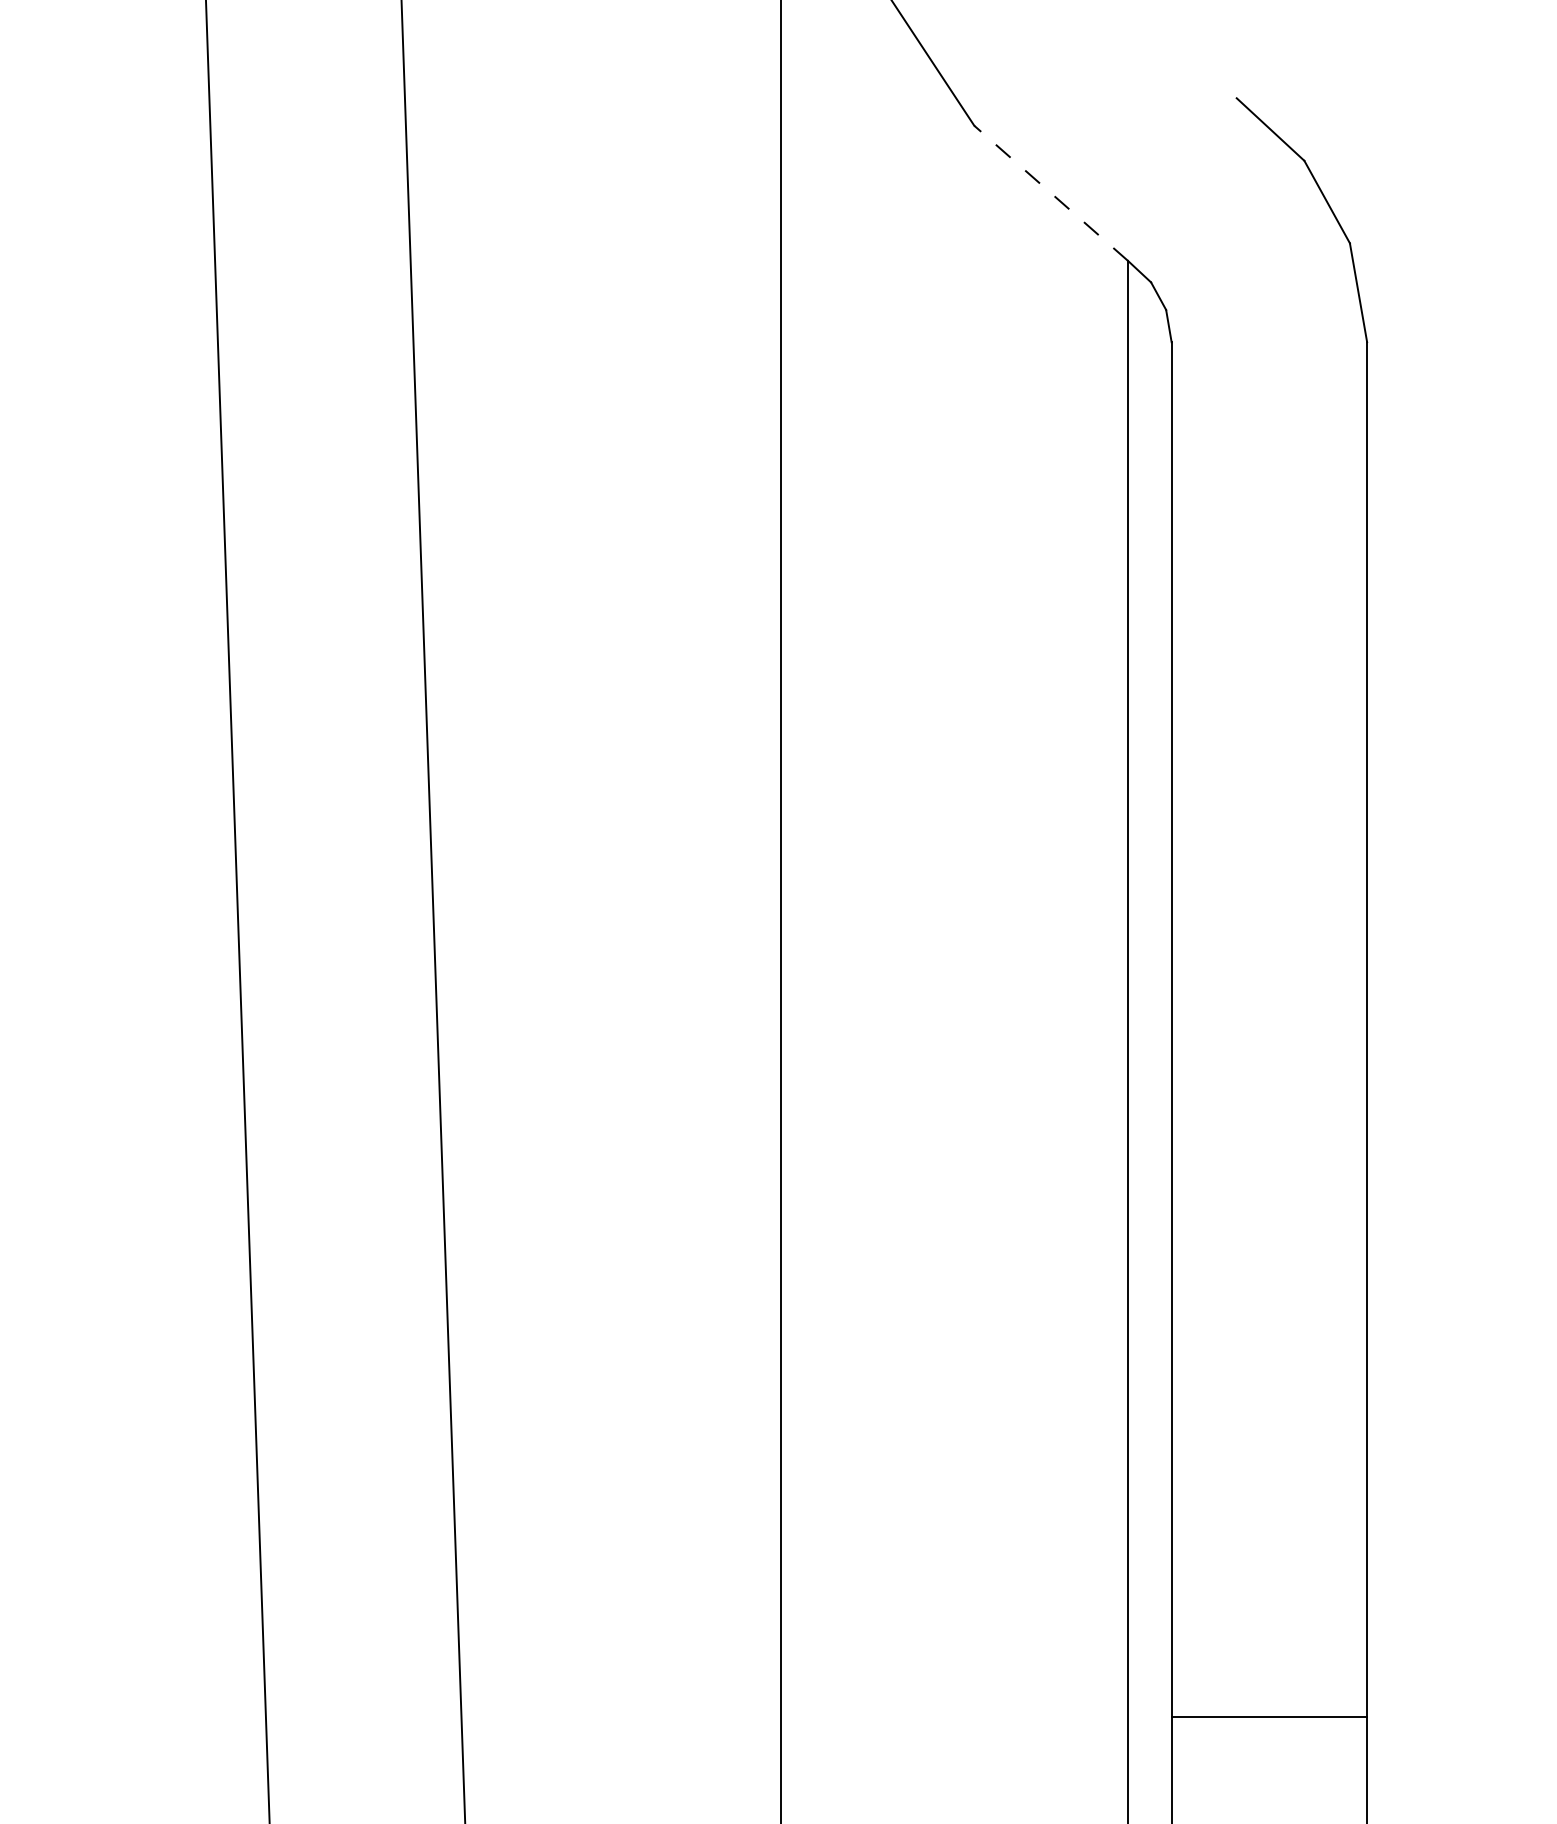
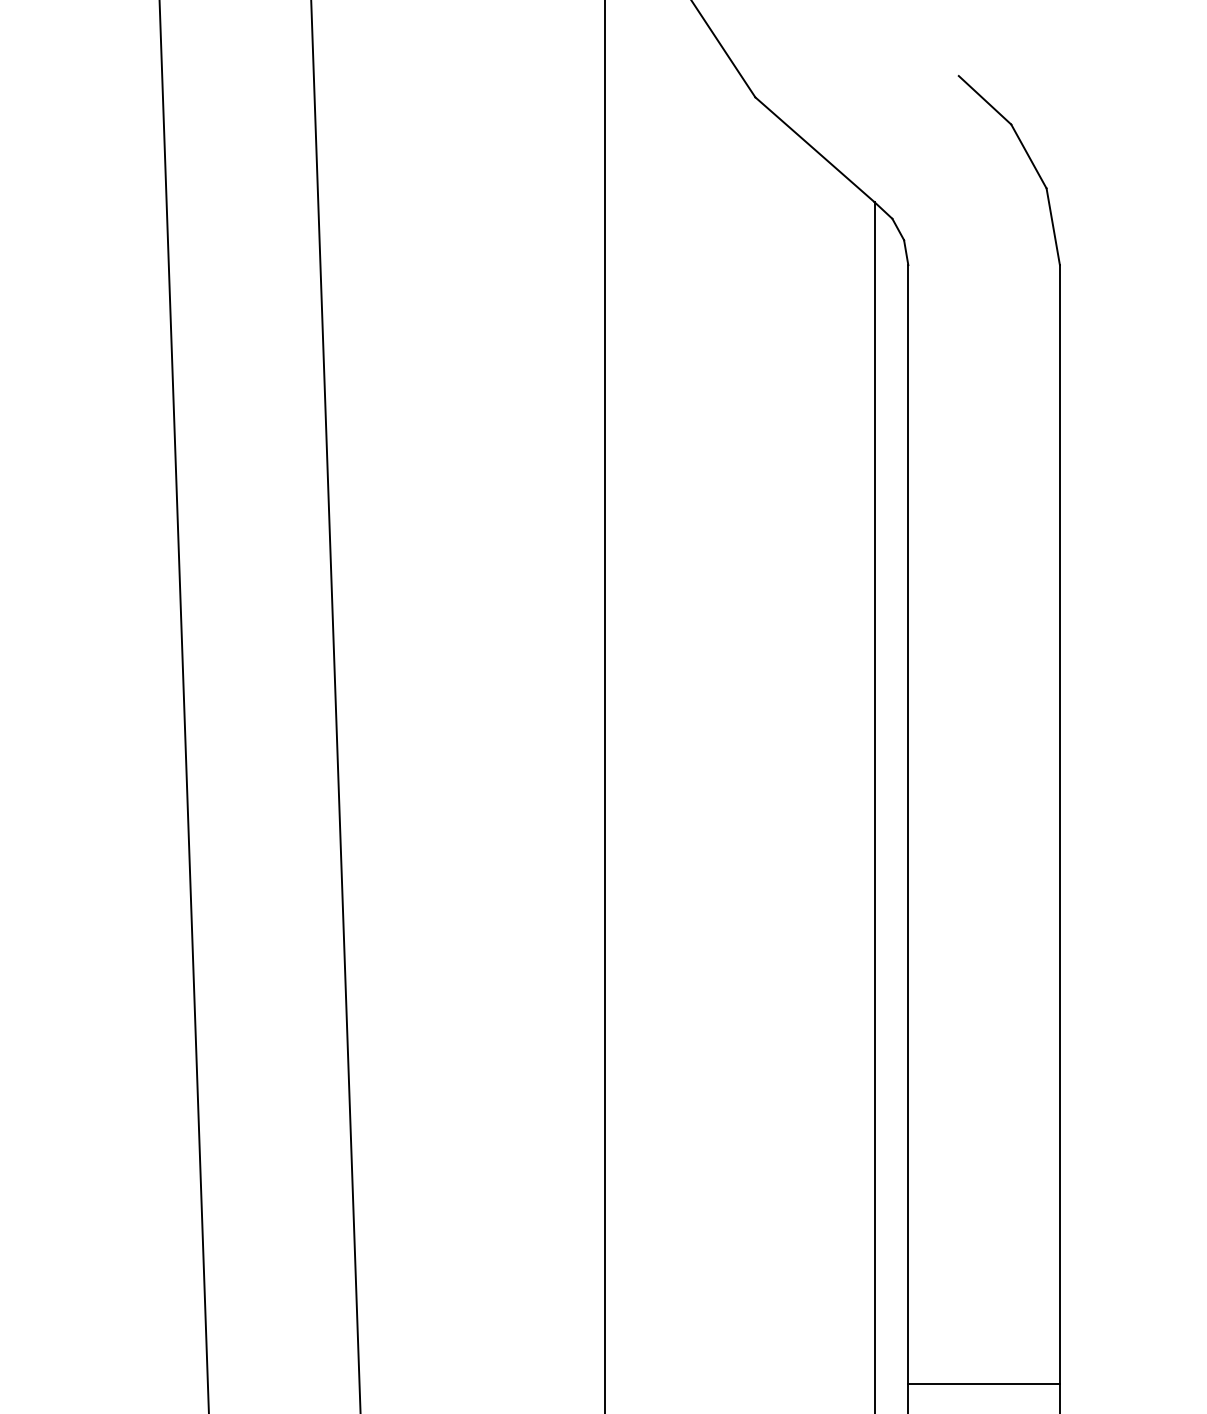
line: (1050, 193) -> (814, 149), dashed -> solid
line: (1269, 1716) -> (984, 1383), moved

